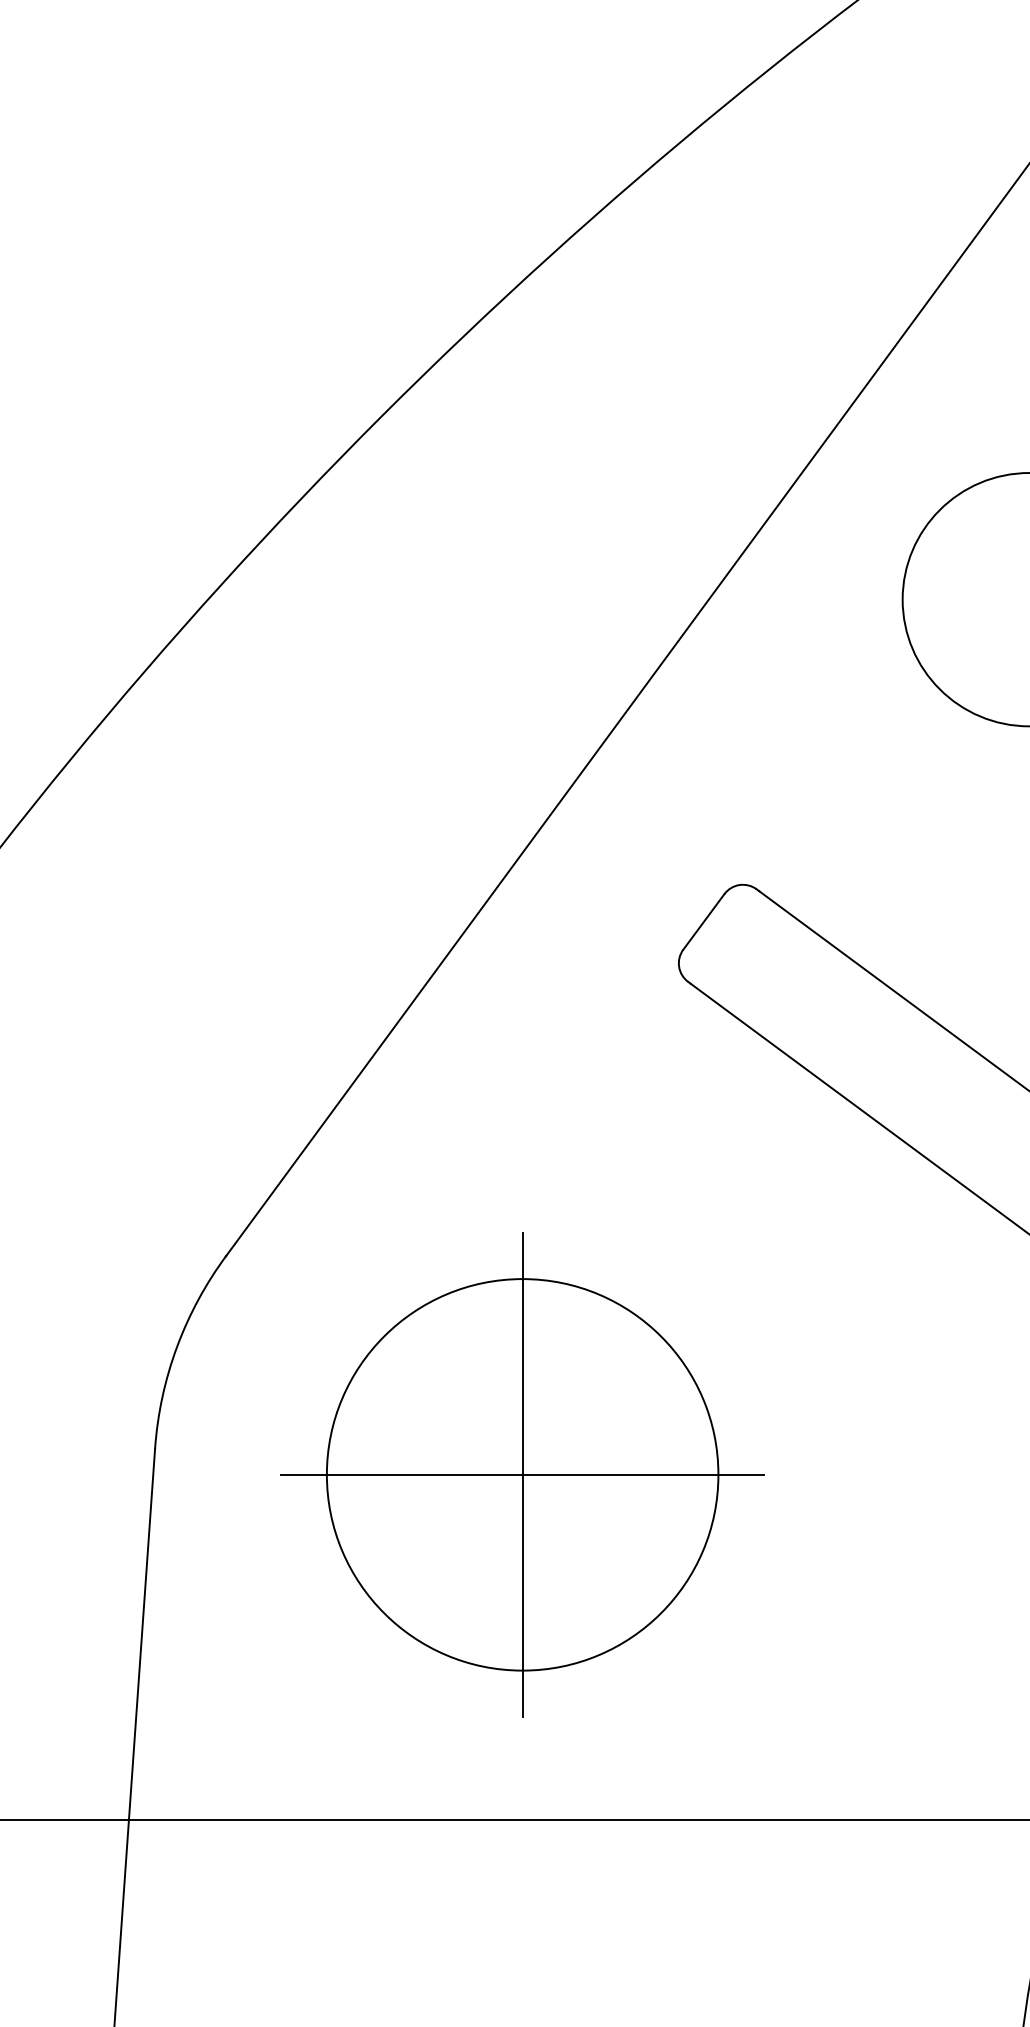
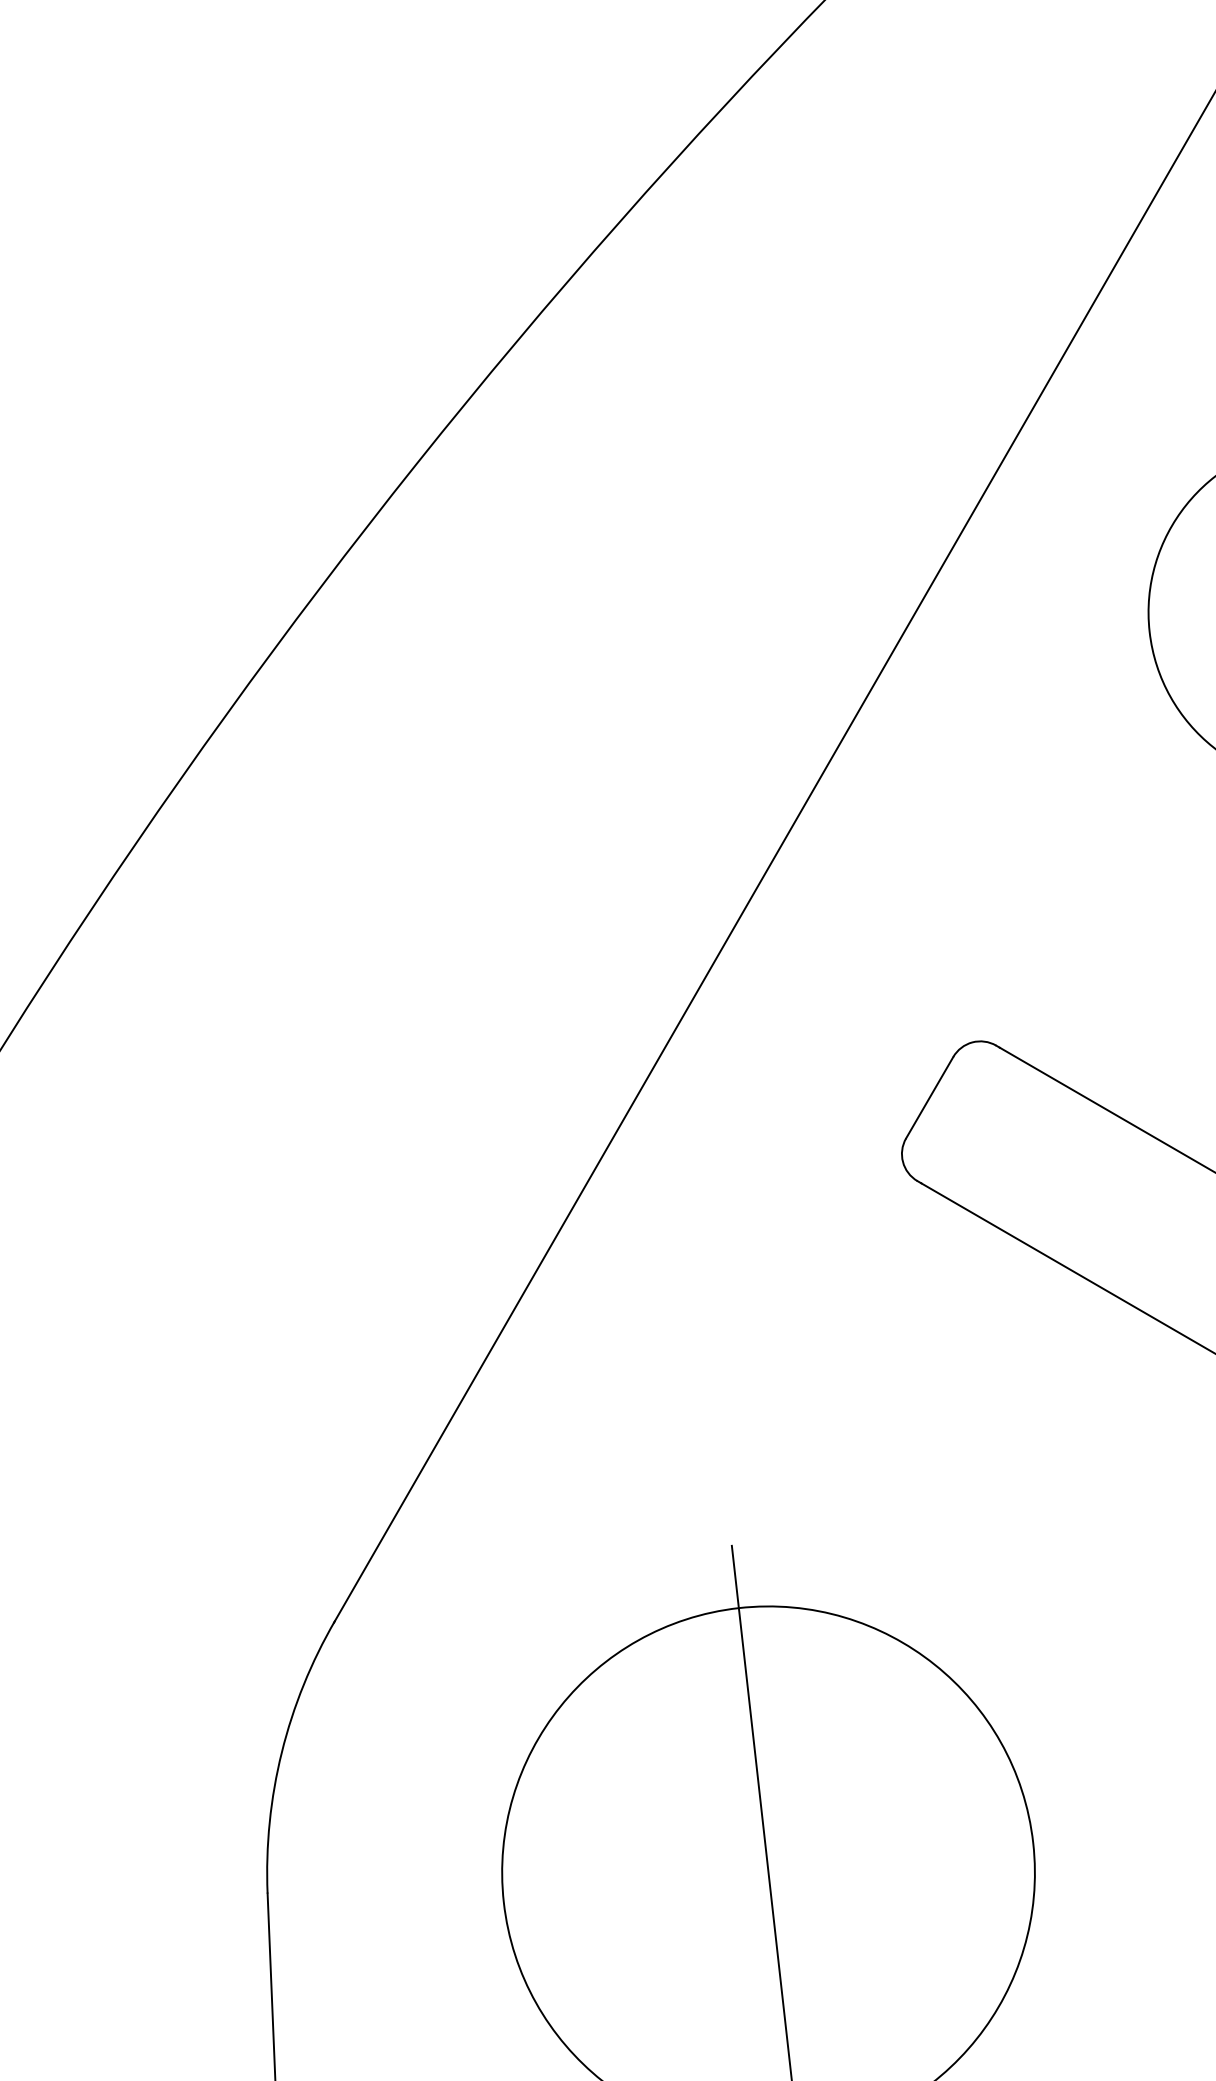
line: (522, 1474) -> (768, 1872), removed

